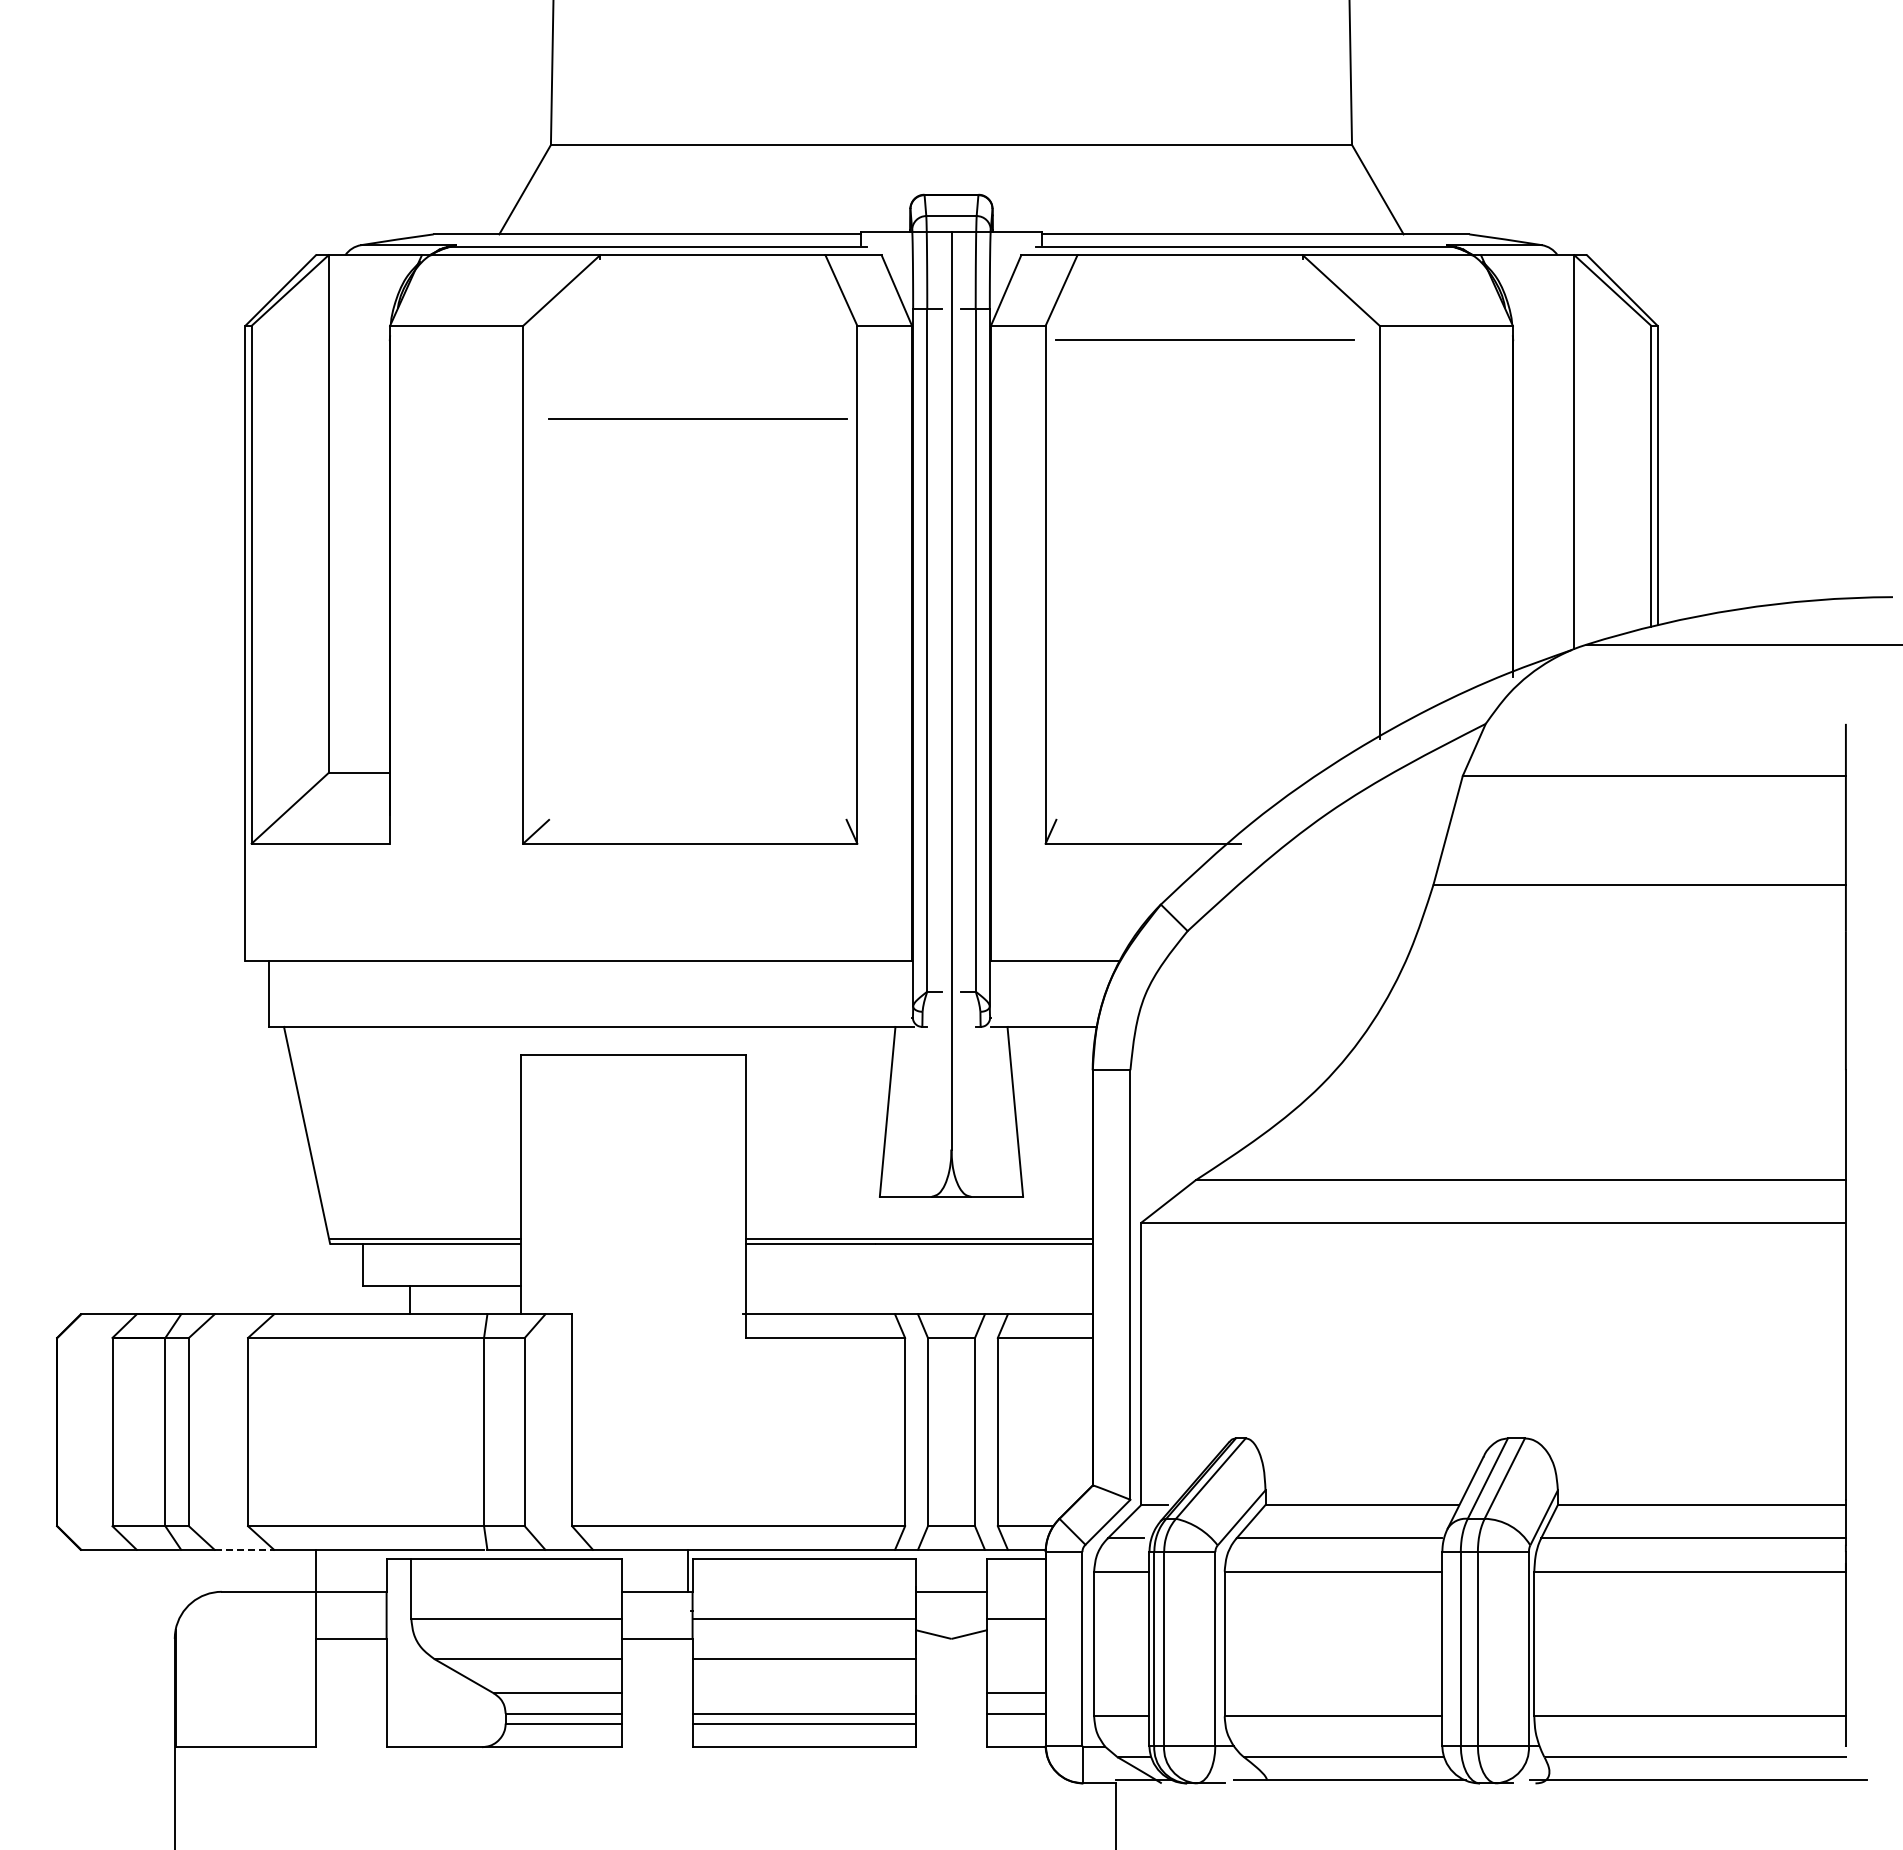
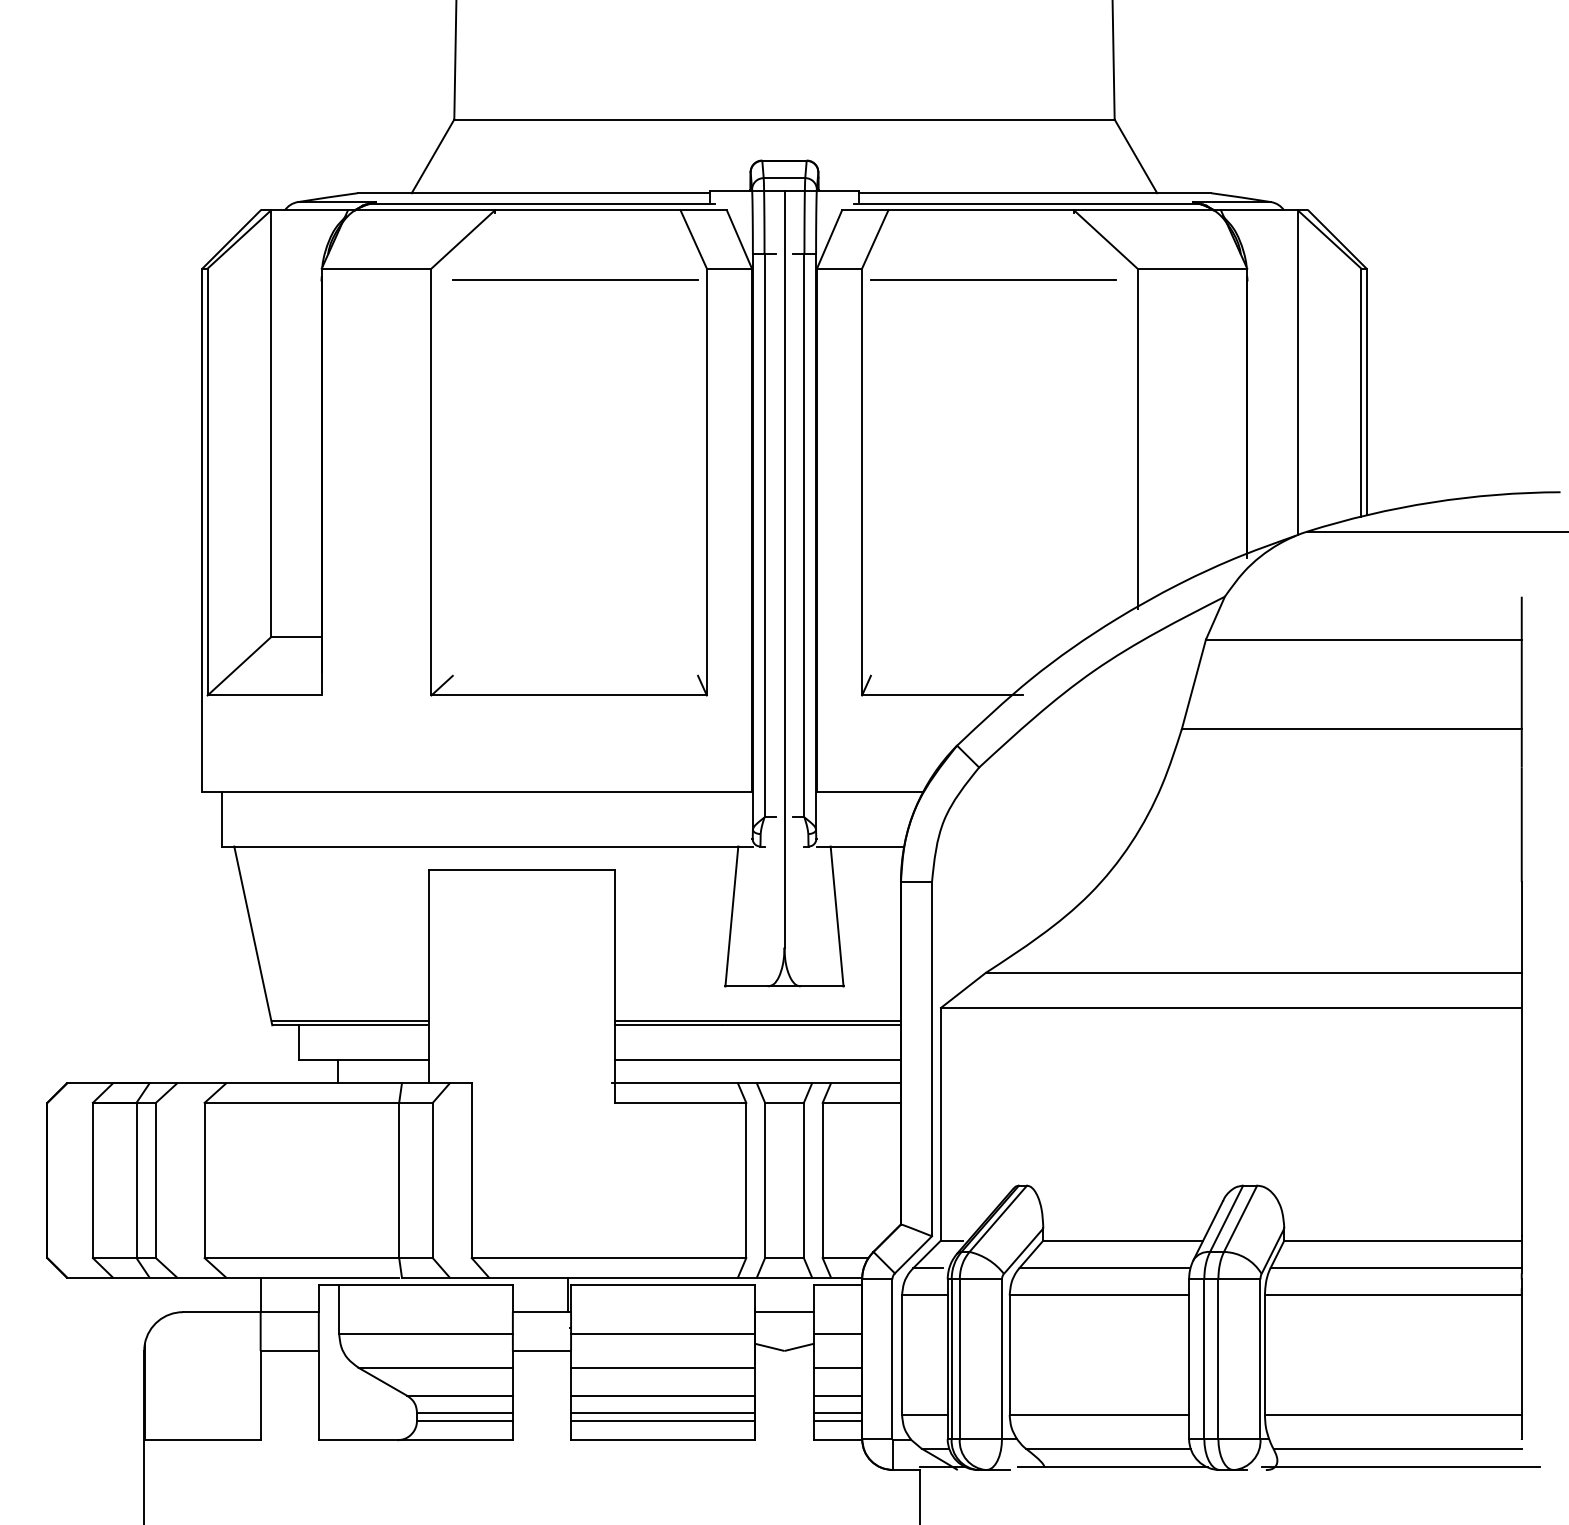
line: (697, 418) -> (575, 279), moved
line: (918, 1285) -> (757, 1059), added
line: (244, 1549) -> (201, 1277), dashed -> solid
line: (1015, 1659) -> (837, 1367), added
line: (804, 1693) -> (663, 1395), added
line: (1015, 1723) -> (837, 1420), added

